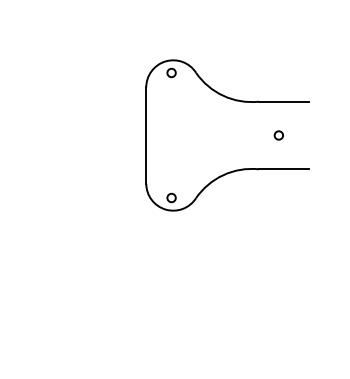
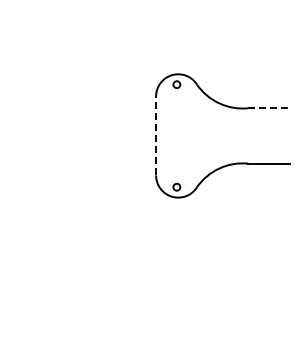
line: (284, 102) -> (269, 108), solid -> dashed
line: (146, 134) -> (156, 135), solid -> dashed
circle: (278, 134) -> (264, 135), removed

